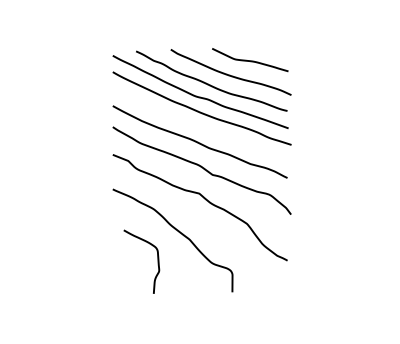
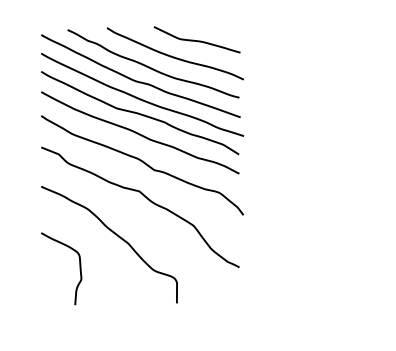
curve: (199, 124) -> (139, 112), added
curve: (157, 261) -> (79, 268), moved

